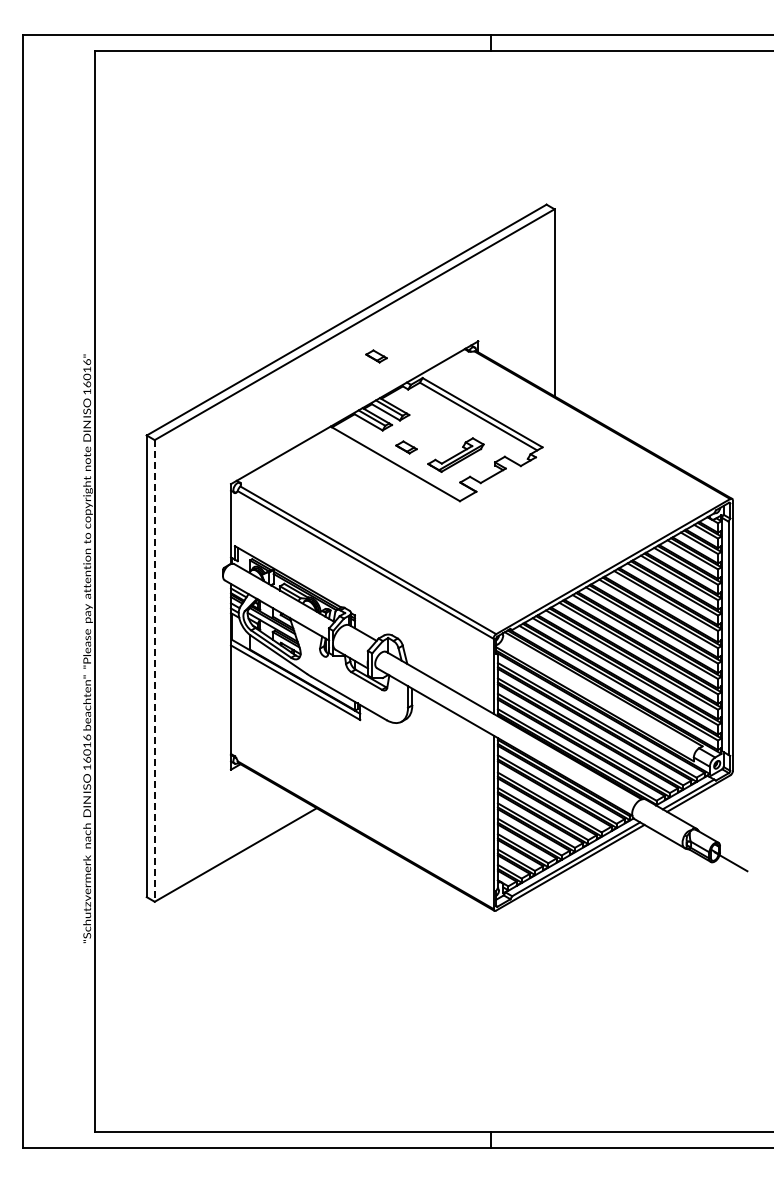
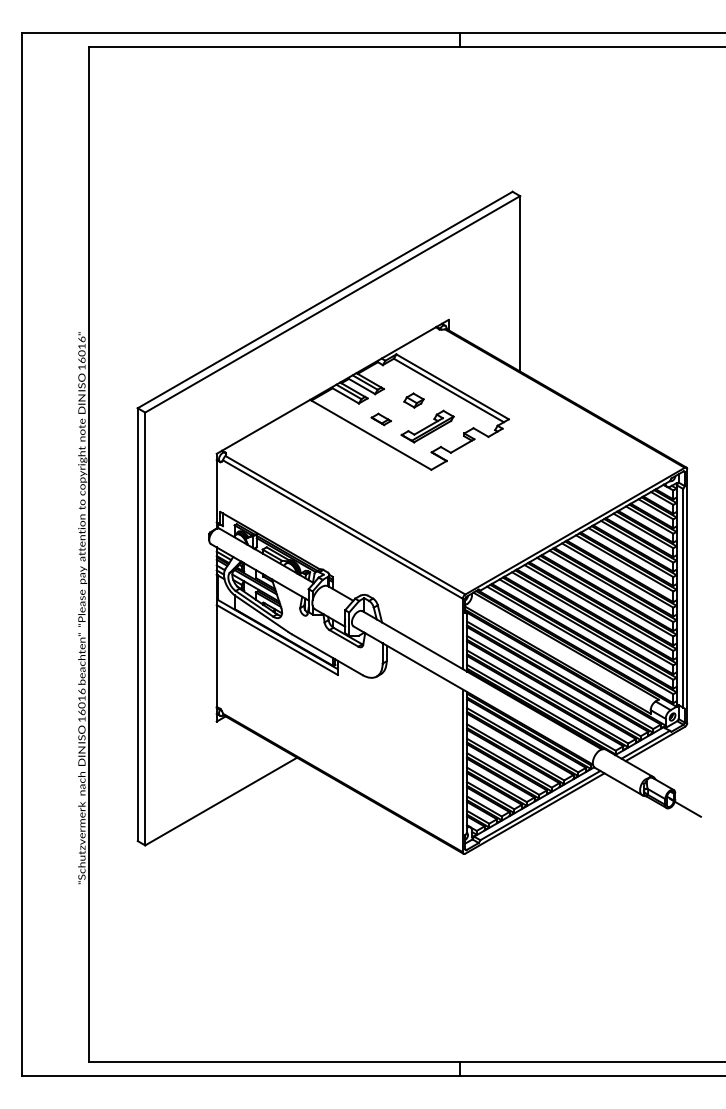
part: (376, 356) -> (353, 334), removed
part: (441, 426) -> (414, 399), added
line: (154, 670) -> (145, 628), dashed -> solid

